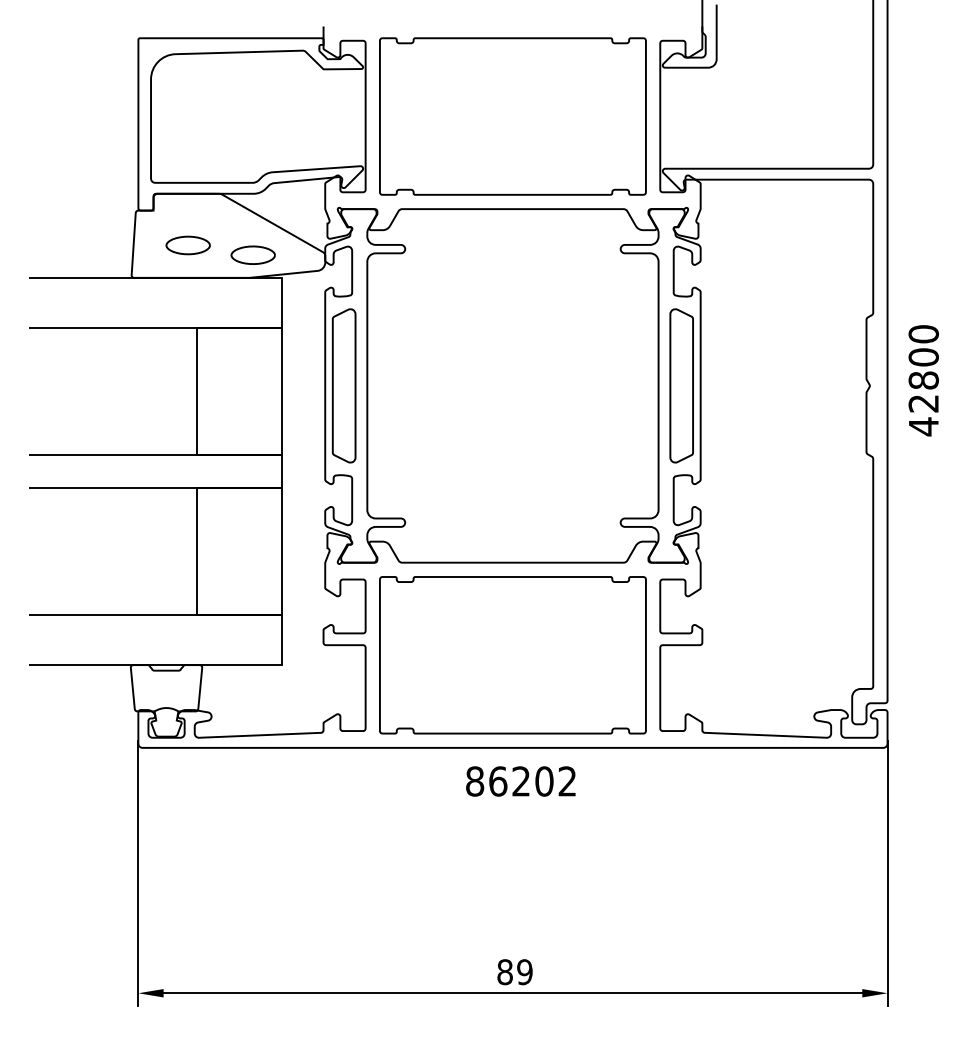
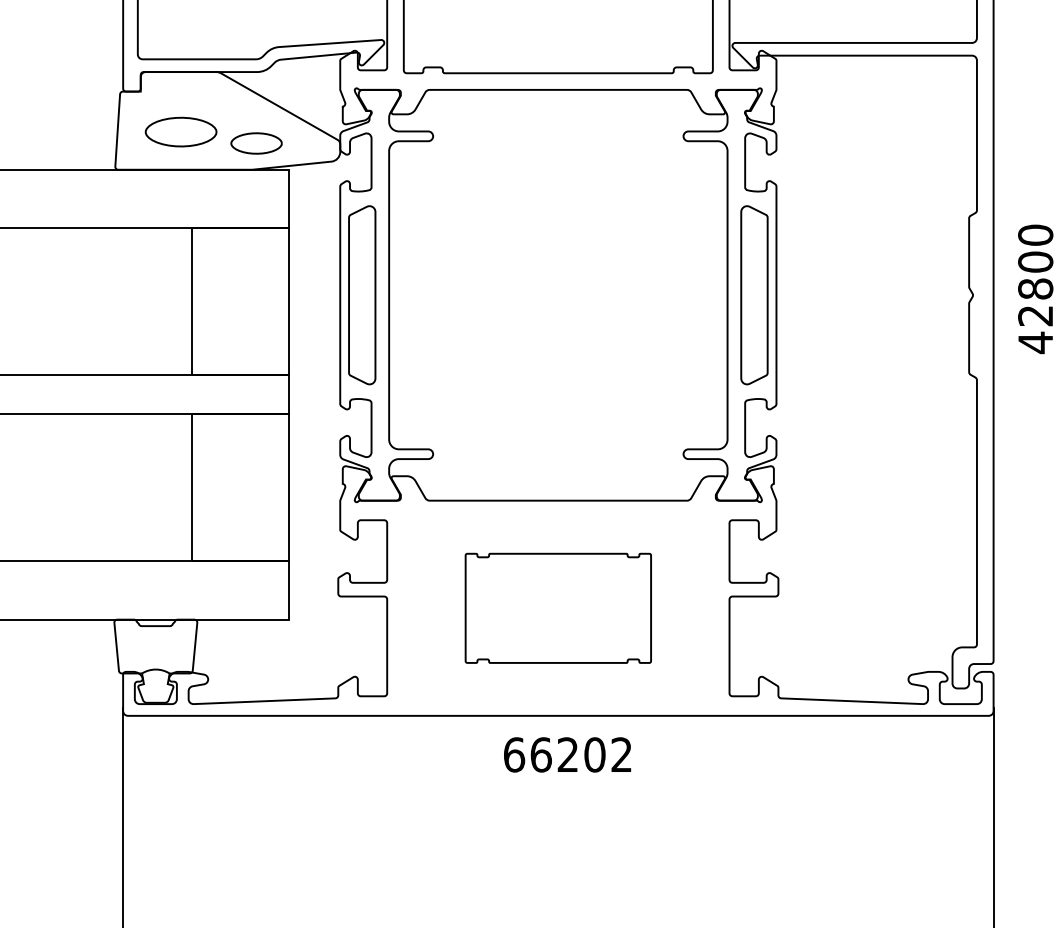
part: (187, 245) -> (180, 132), size x1.4
part: (512, 655) -> (557, 608), size x0.6
text: (475, 781) -> (514, 754), 86202 -> 66202

